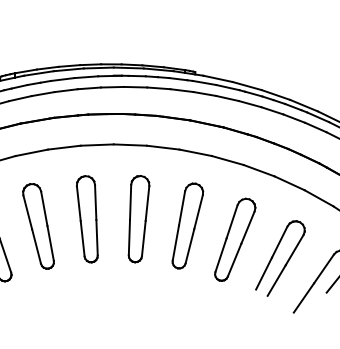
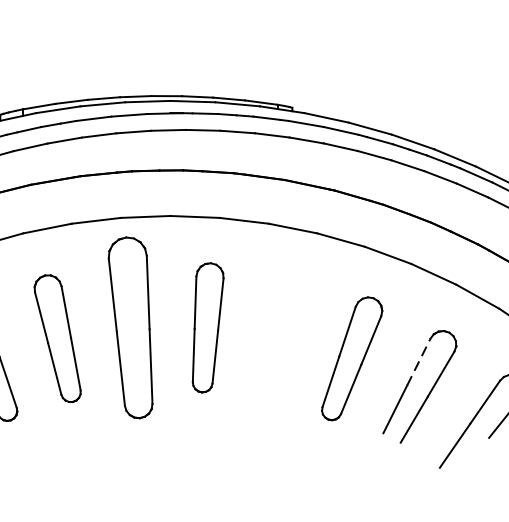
part: (87, 219) -> (130, 328), size x1.4
part: (187, 225) -> (280, 337), removed
line: (279, 241) -> (418, 361), solid -> dashed

